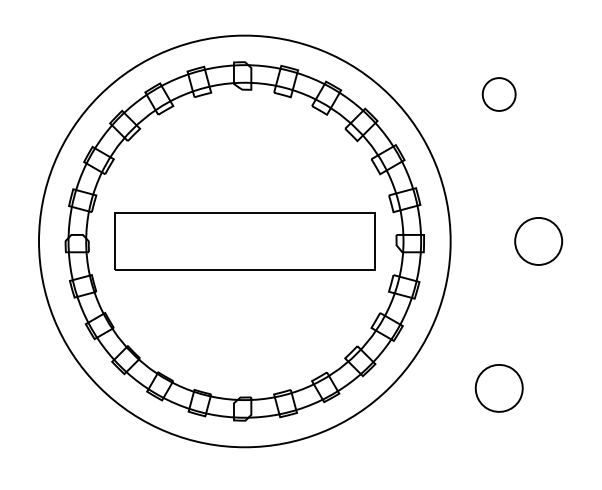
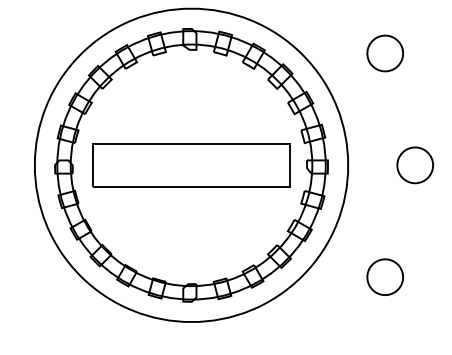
part: (498, 94) -> (384, 53), size x1.43

